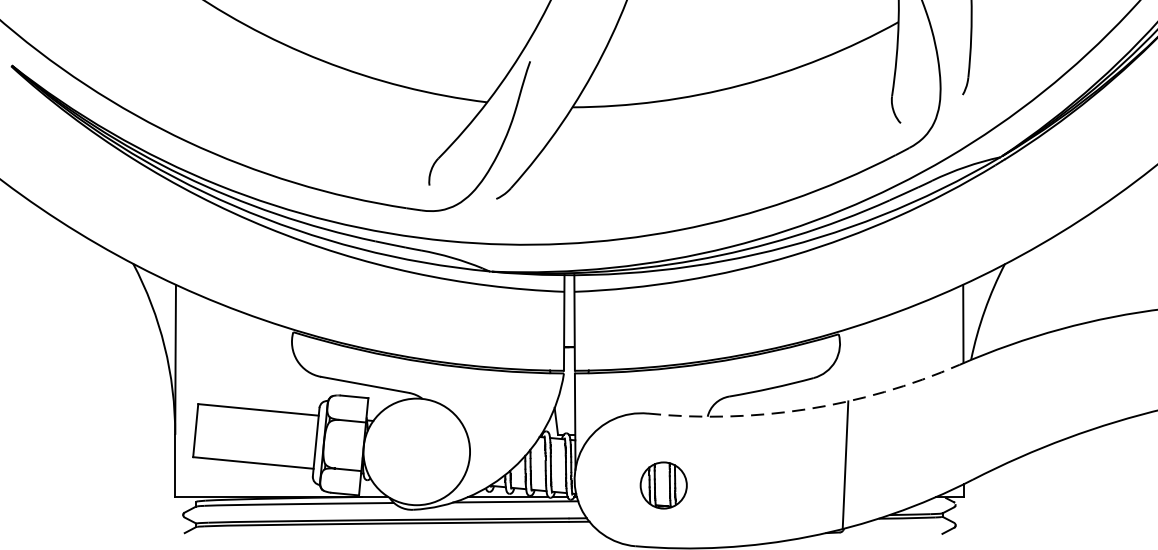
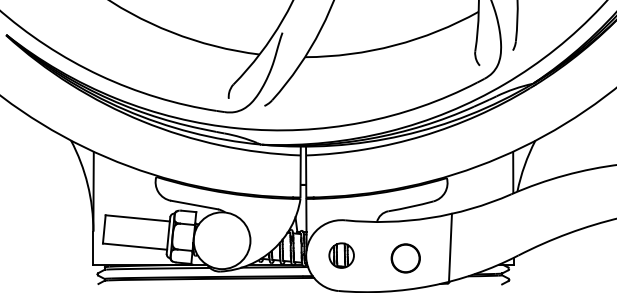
arc: (806, 410) -> (429, 218), dashed -> solid
part: (663, 485) -> (341, 255), moved
circle: (761, 485) -> (405, 258), added

